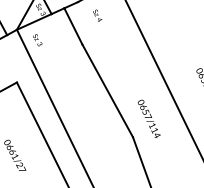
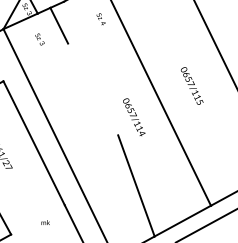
text: (96, 15) -> (100, 19), moved
text: (37, 40) -> (39, 39), moved
line: (108, 90) -> (93, 89), removed

